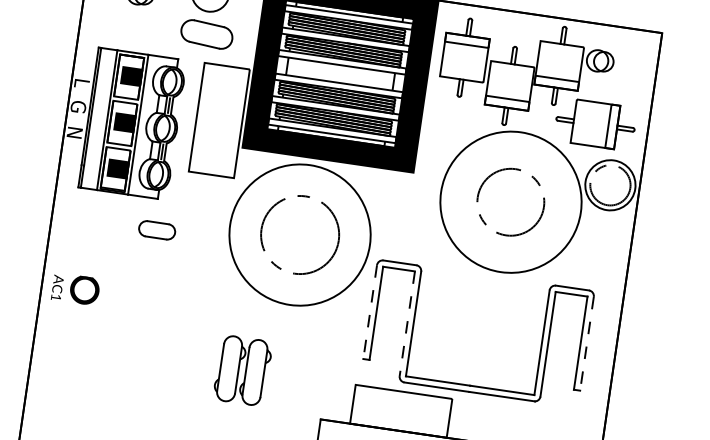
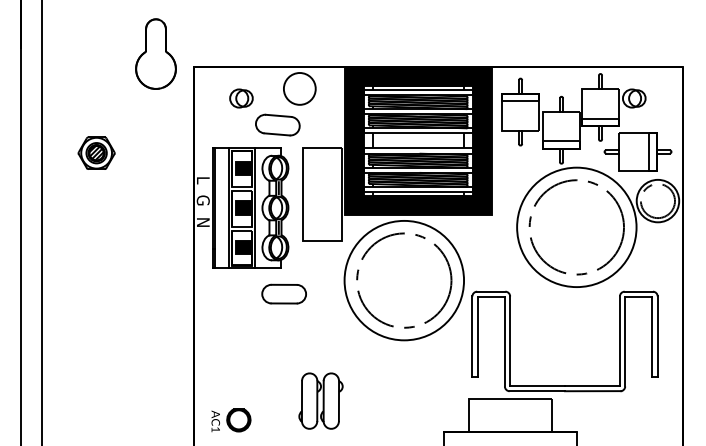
part: (206, 33) -> (277, 124), moved
circle: (510, 202) -> (576, 227), size x1.67
part: (156, 229) -> (283, 293), size x1.43
circle: (300, 234) -> (404, 280), size x1.43
part: (76, 289) -> (231, 420), moved
line: (370, 313) -> (472, 337), dashed -> solid
line: (406, 323) -> (504, 341), dashed -> solid
line: (586, 344) -> (657, 337), dashed -> solid
part: (242, 369) -> (320, 400), moved

